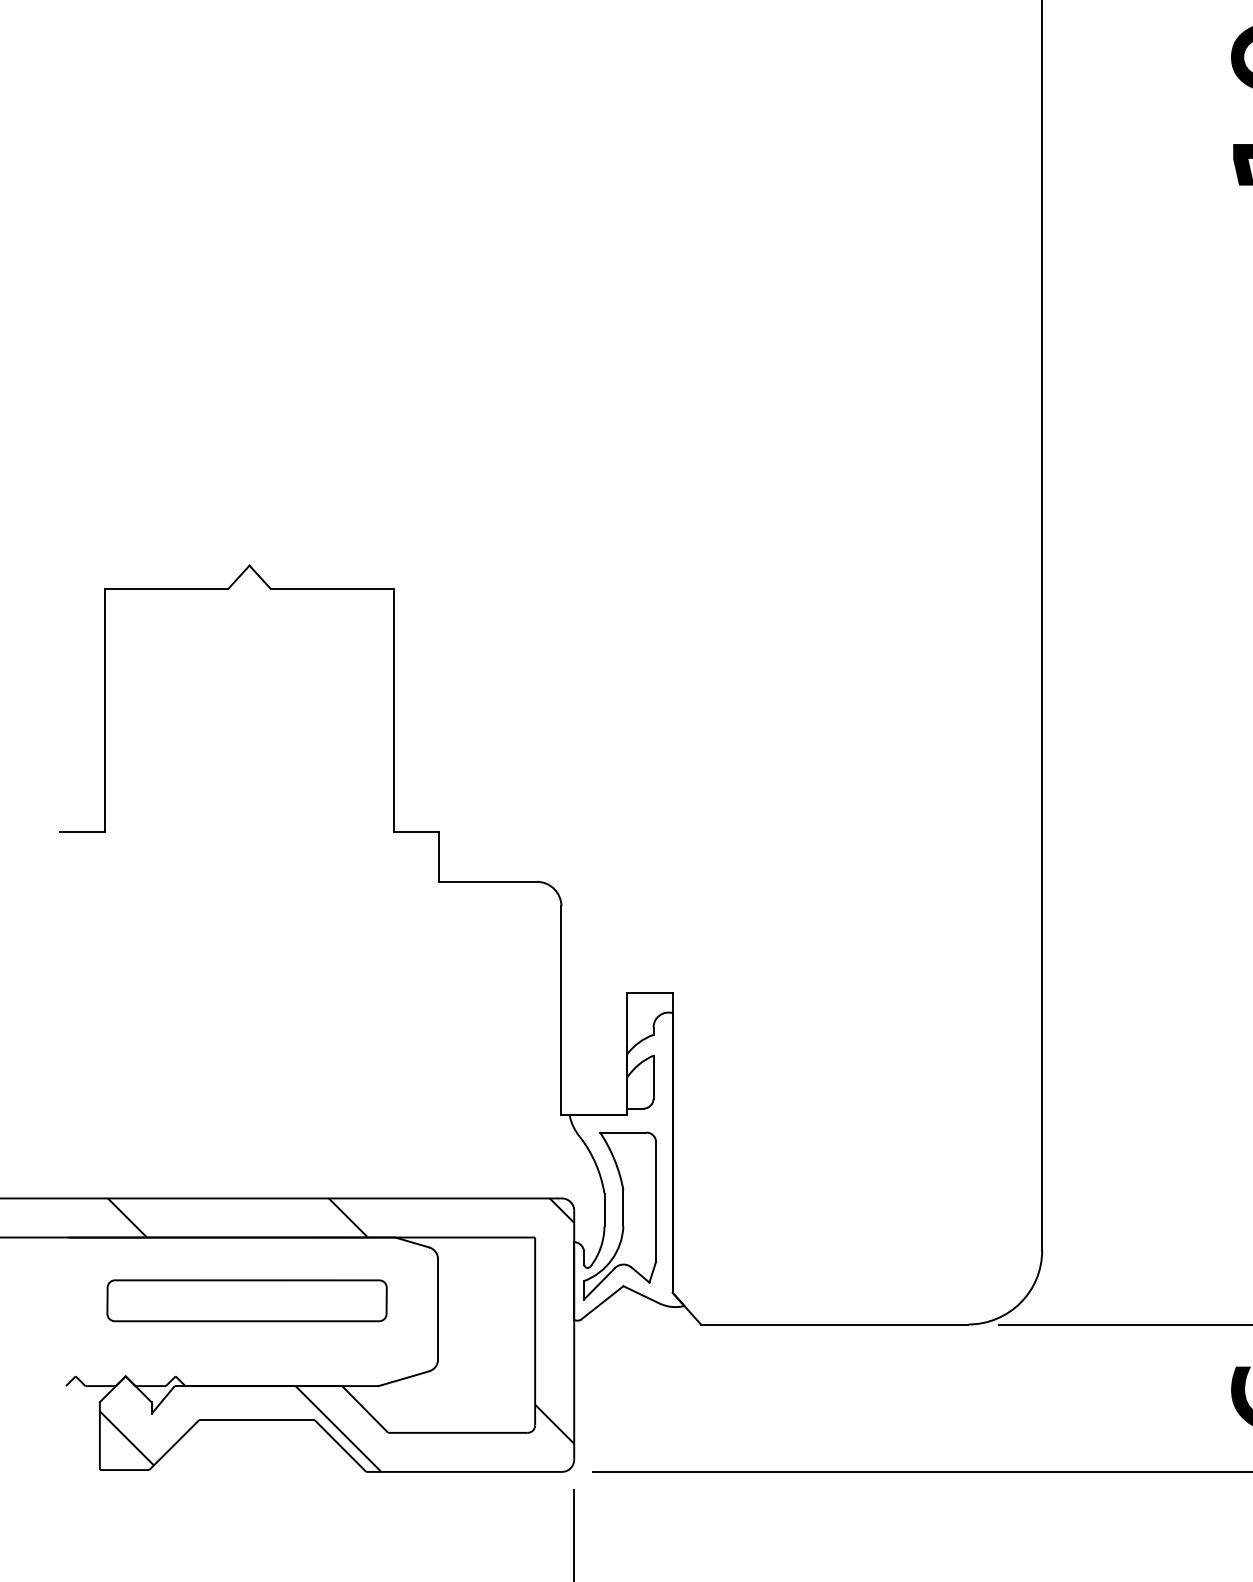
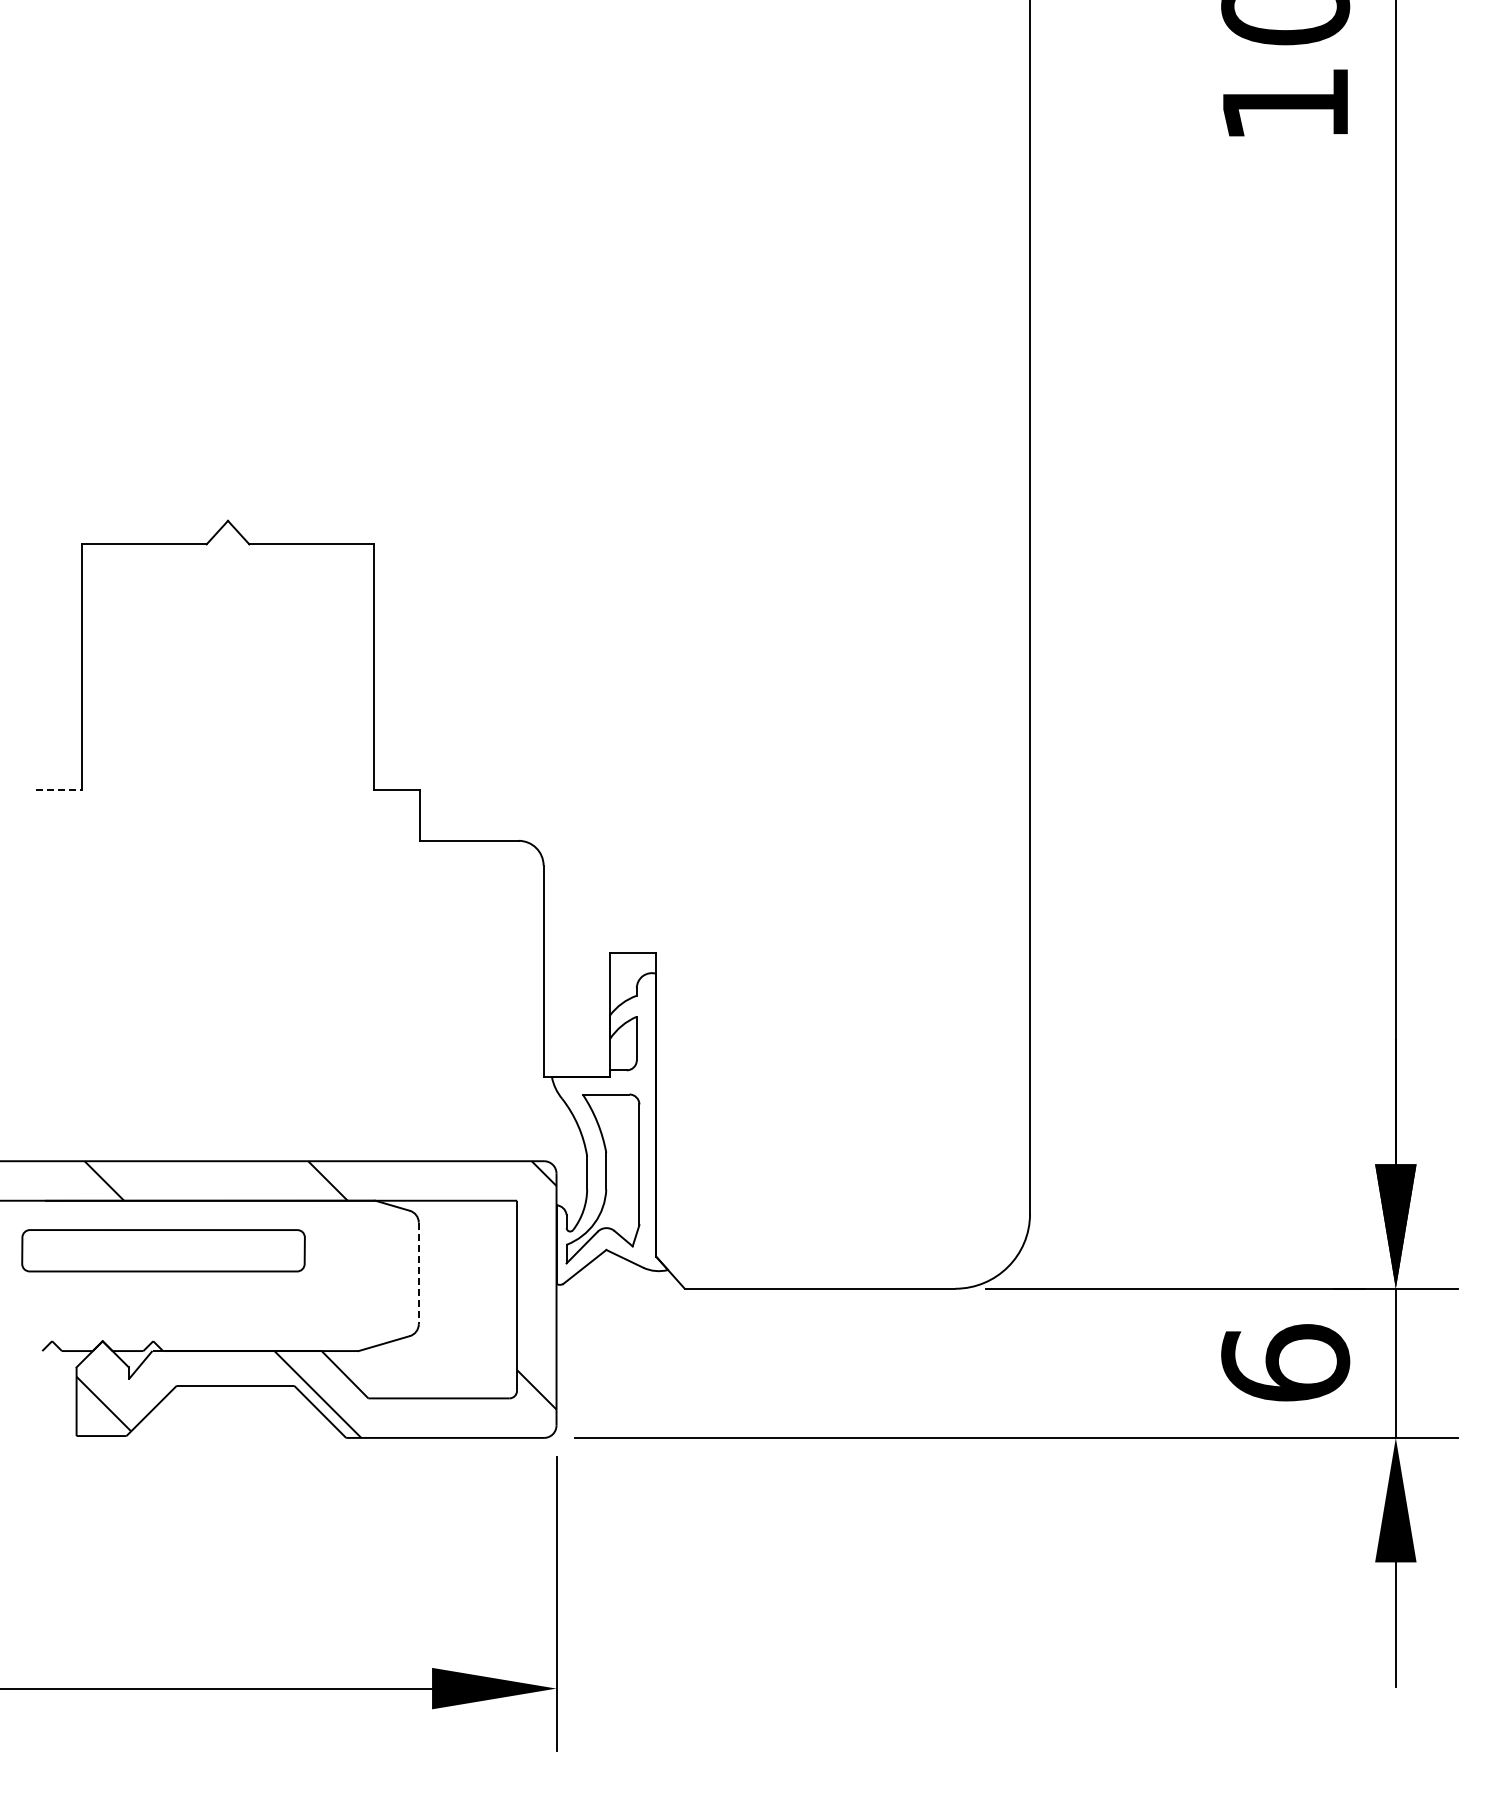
line: (82, 832) -> (59, 790), solid -> dashed
part: (247, 1300) -> (163, 1250), moved
line: (437, 1309) -> (418, 1273), solid -> dashed

